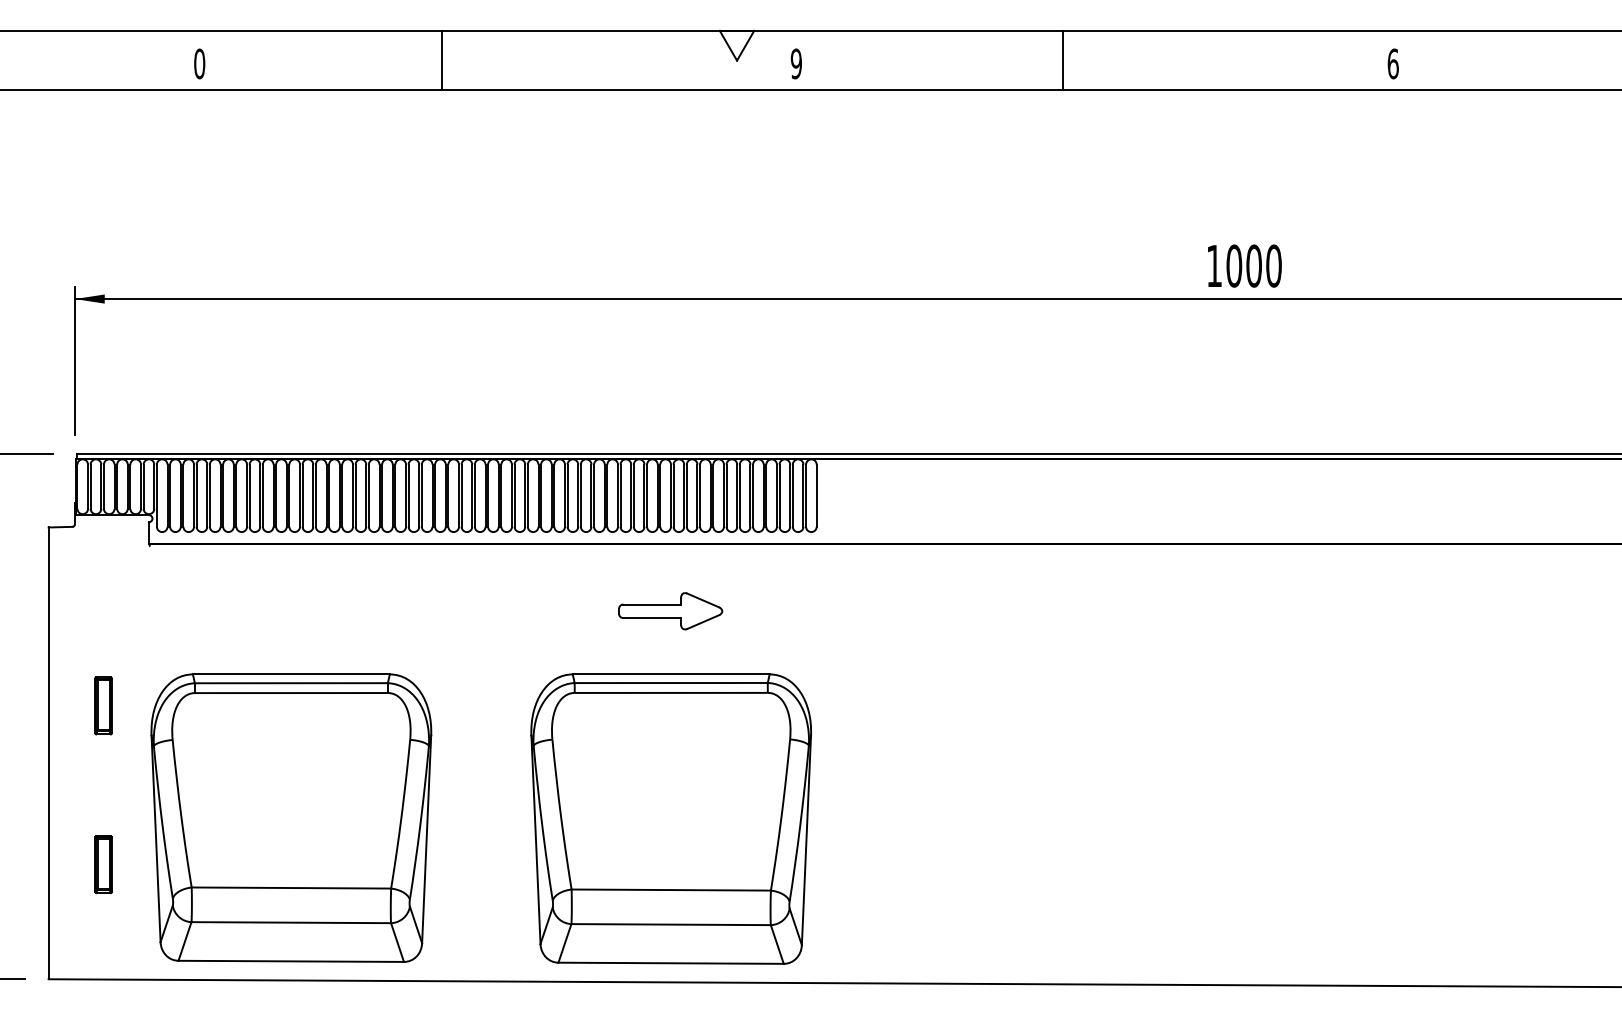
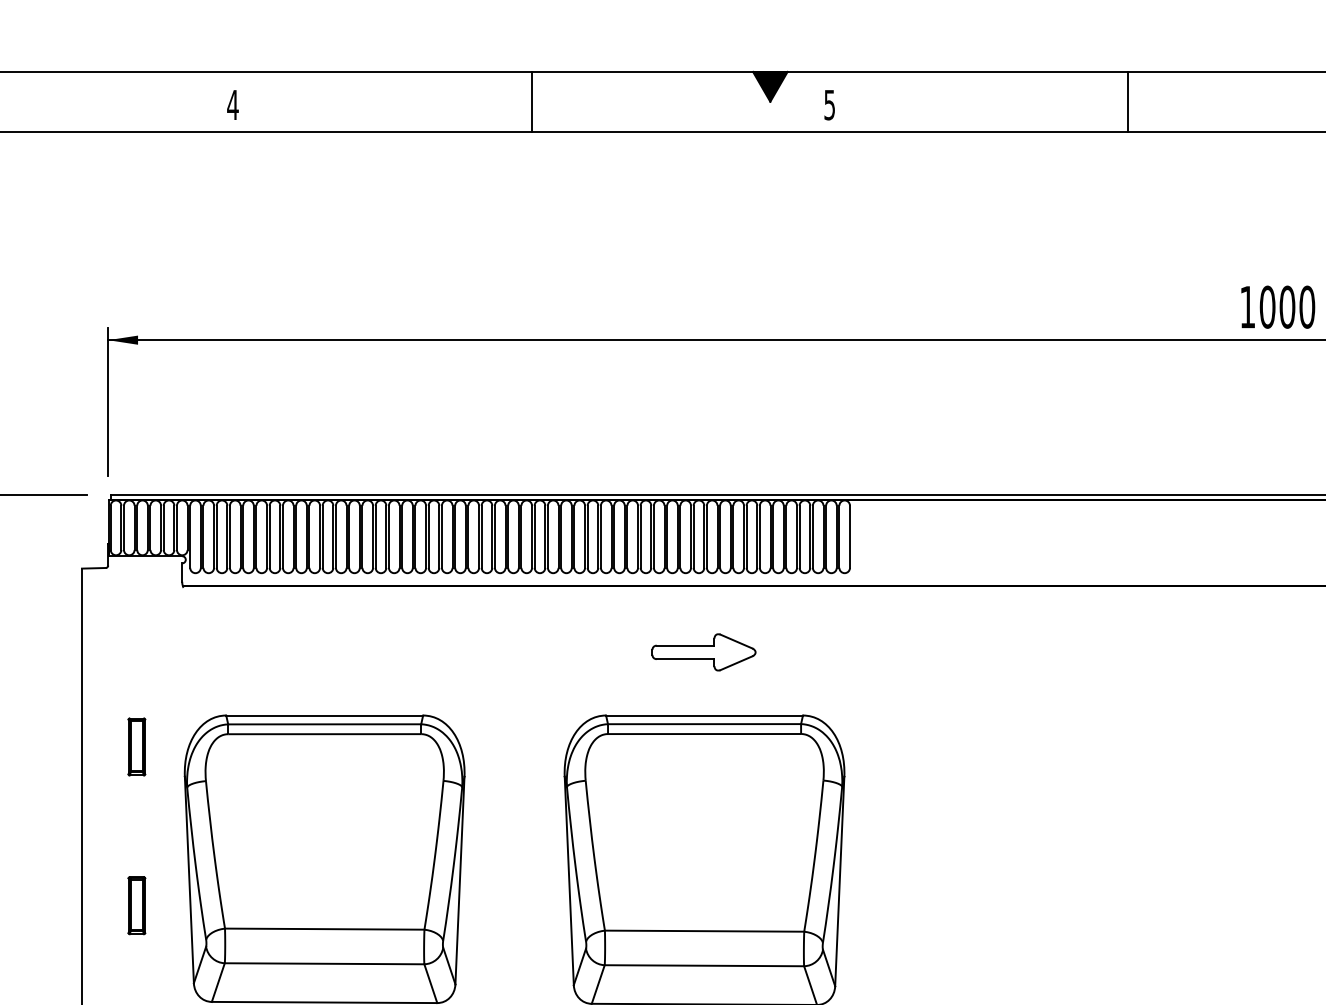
fill: (736, 45) -> (769, 86), added
line: (442, 60) -> (531, 101), moved
line: (1063, 60) -> (1128, 101), moved
text: (199, 63) -> (232, 104), 0 -> 4
text: (795, 63) -> (828, 104), 9 -> 5

